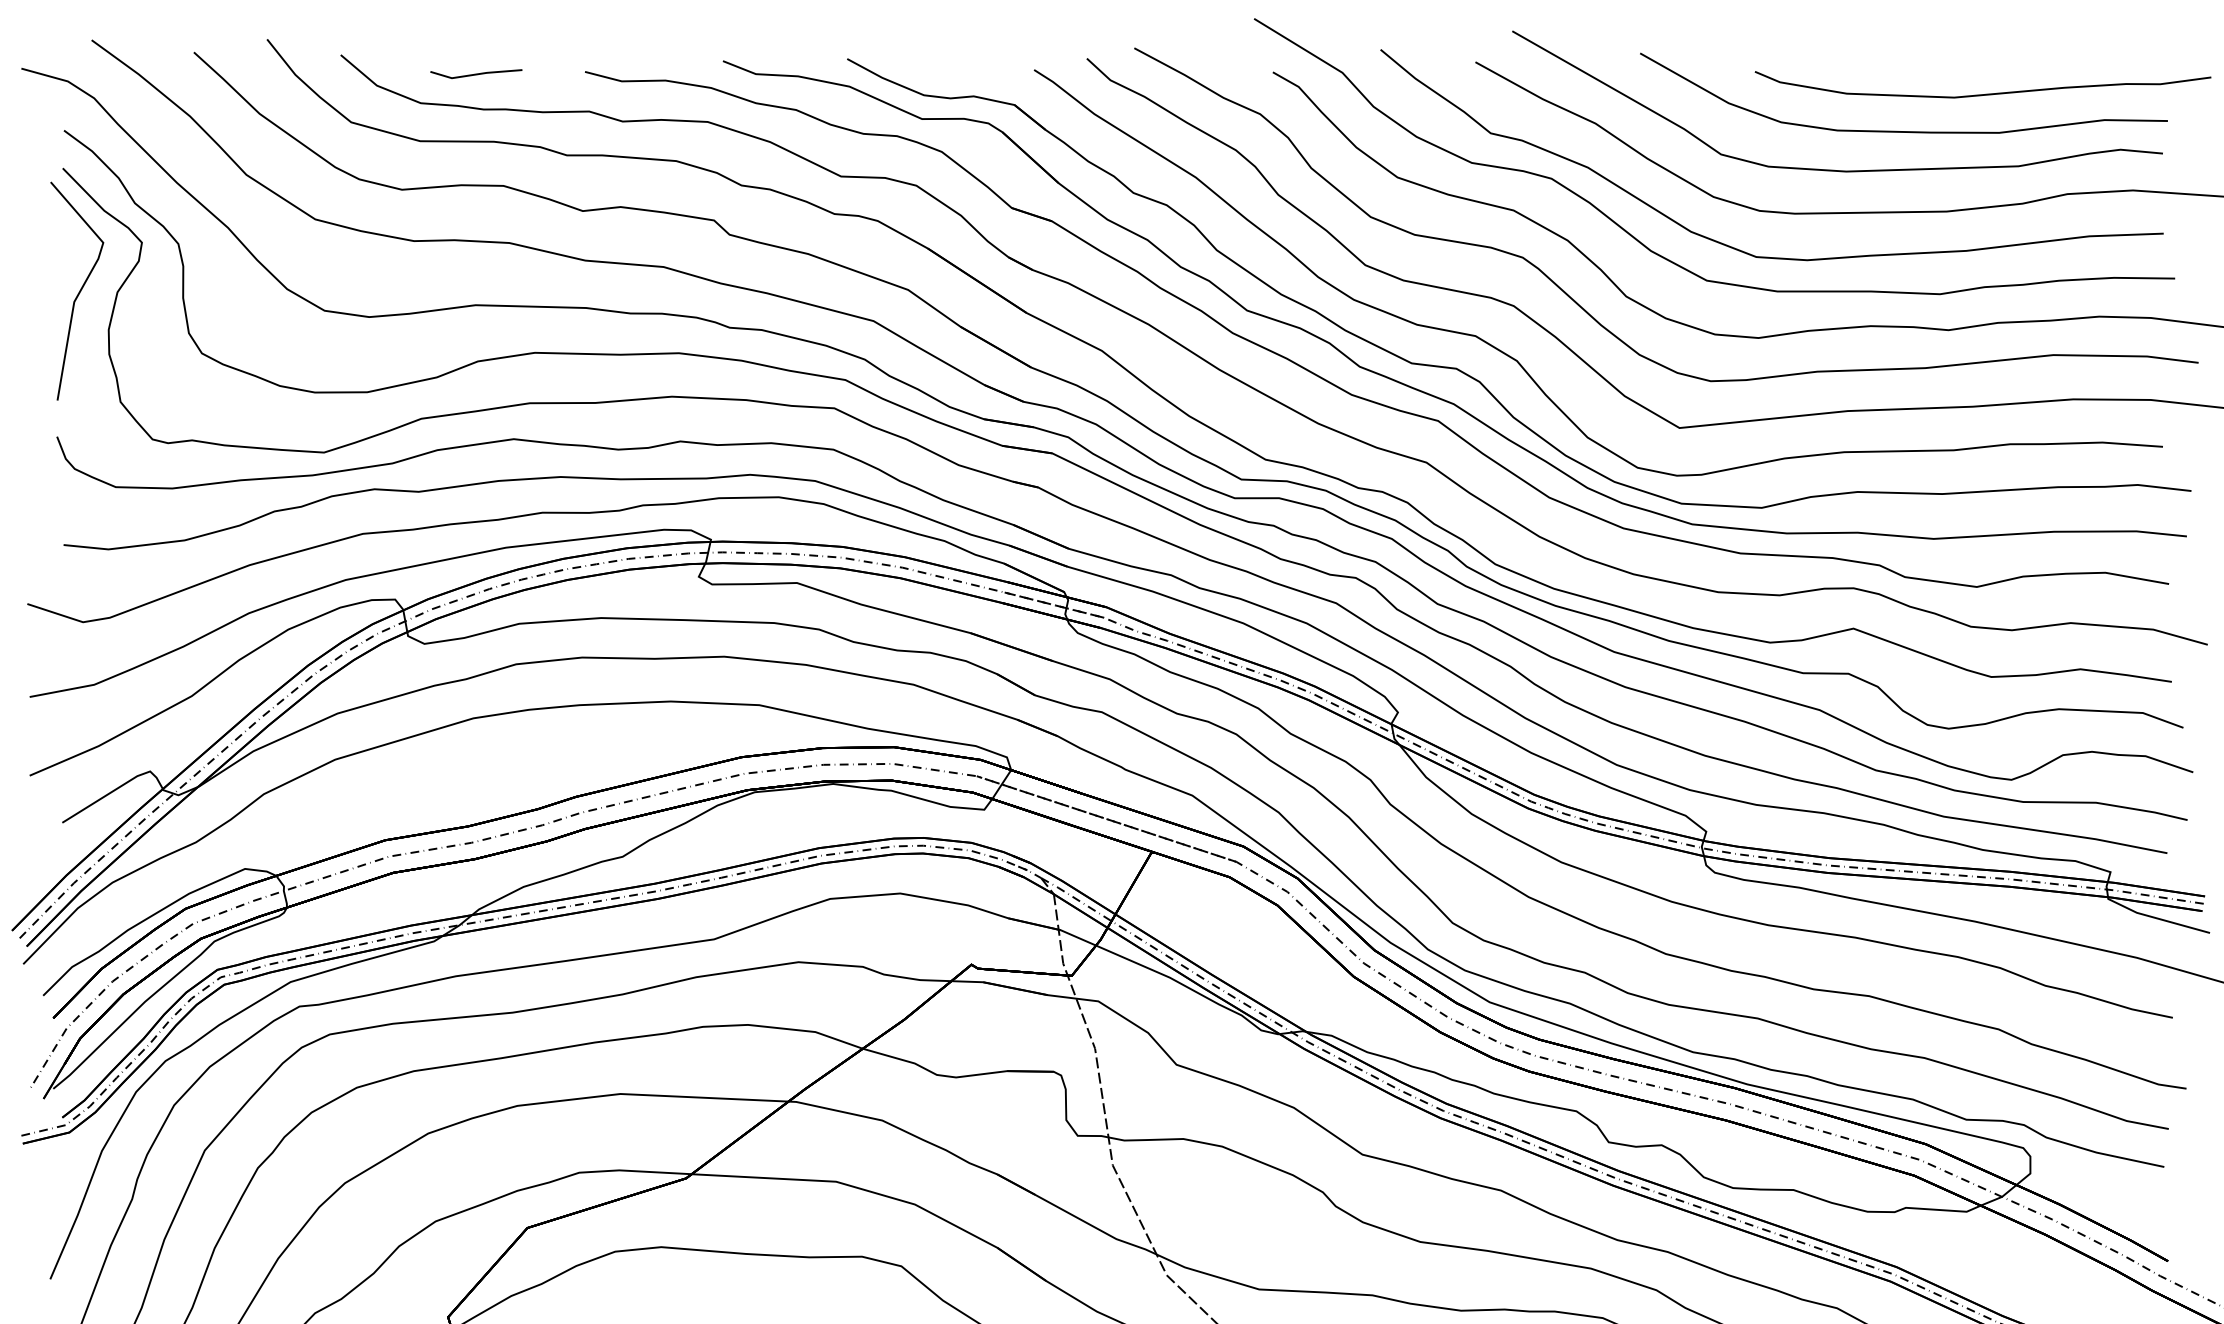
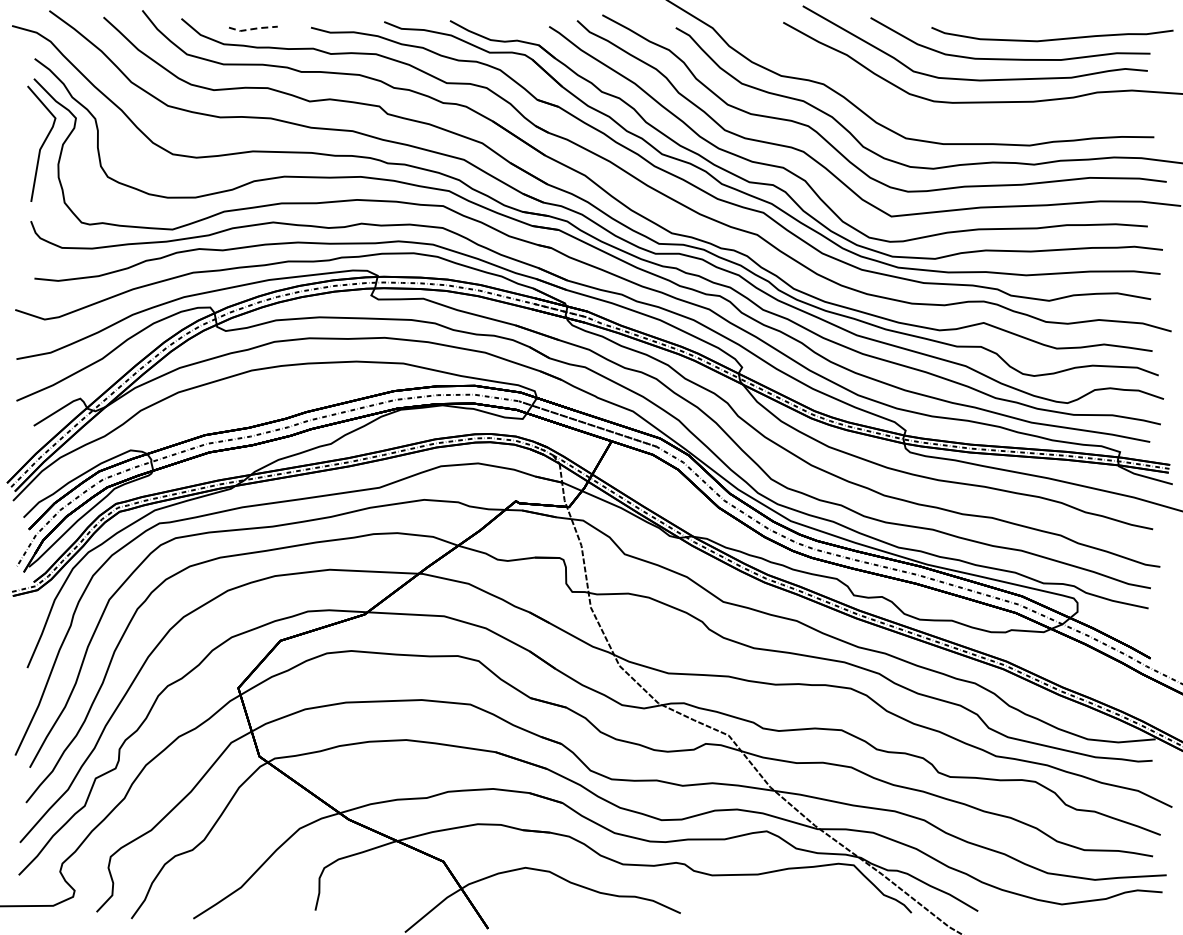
line: (476, 75) -> (253, 29), solid -> dashed
curve: (1741, 248) -> (924, 121), removed

